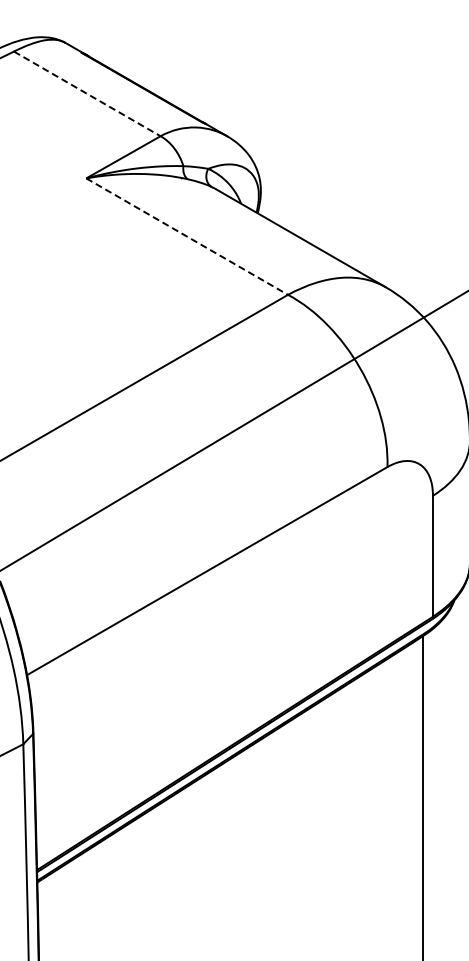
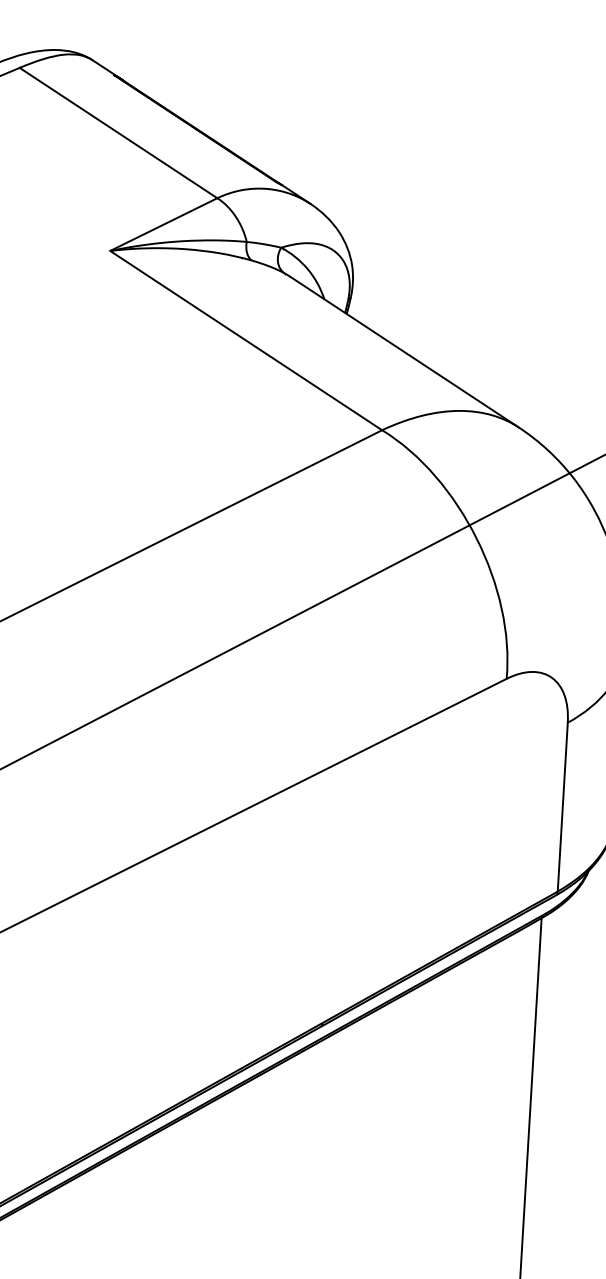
line: (87, 93) -> (118, 132), dashed -> solid
line: (187, 236) -> (246, 340), dashed -> solid

